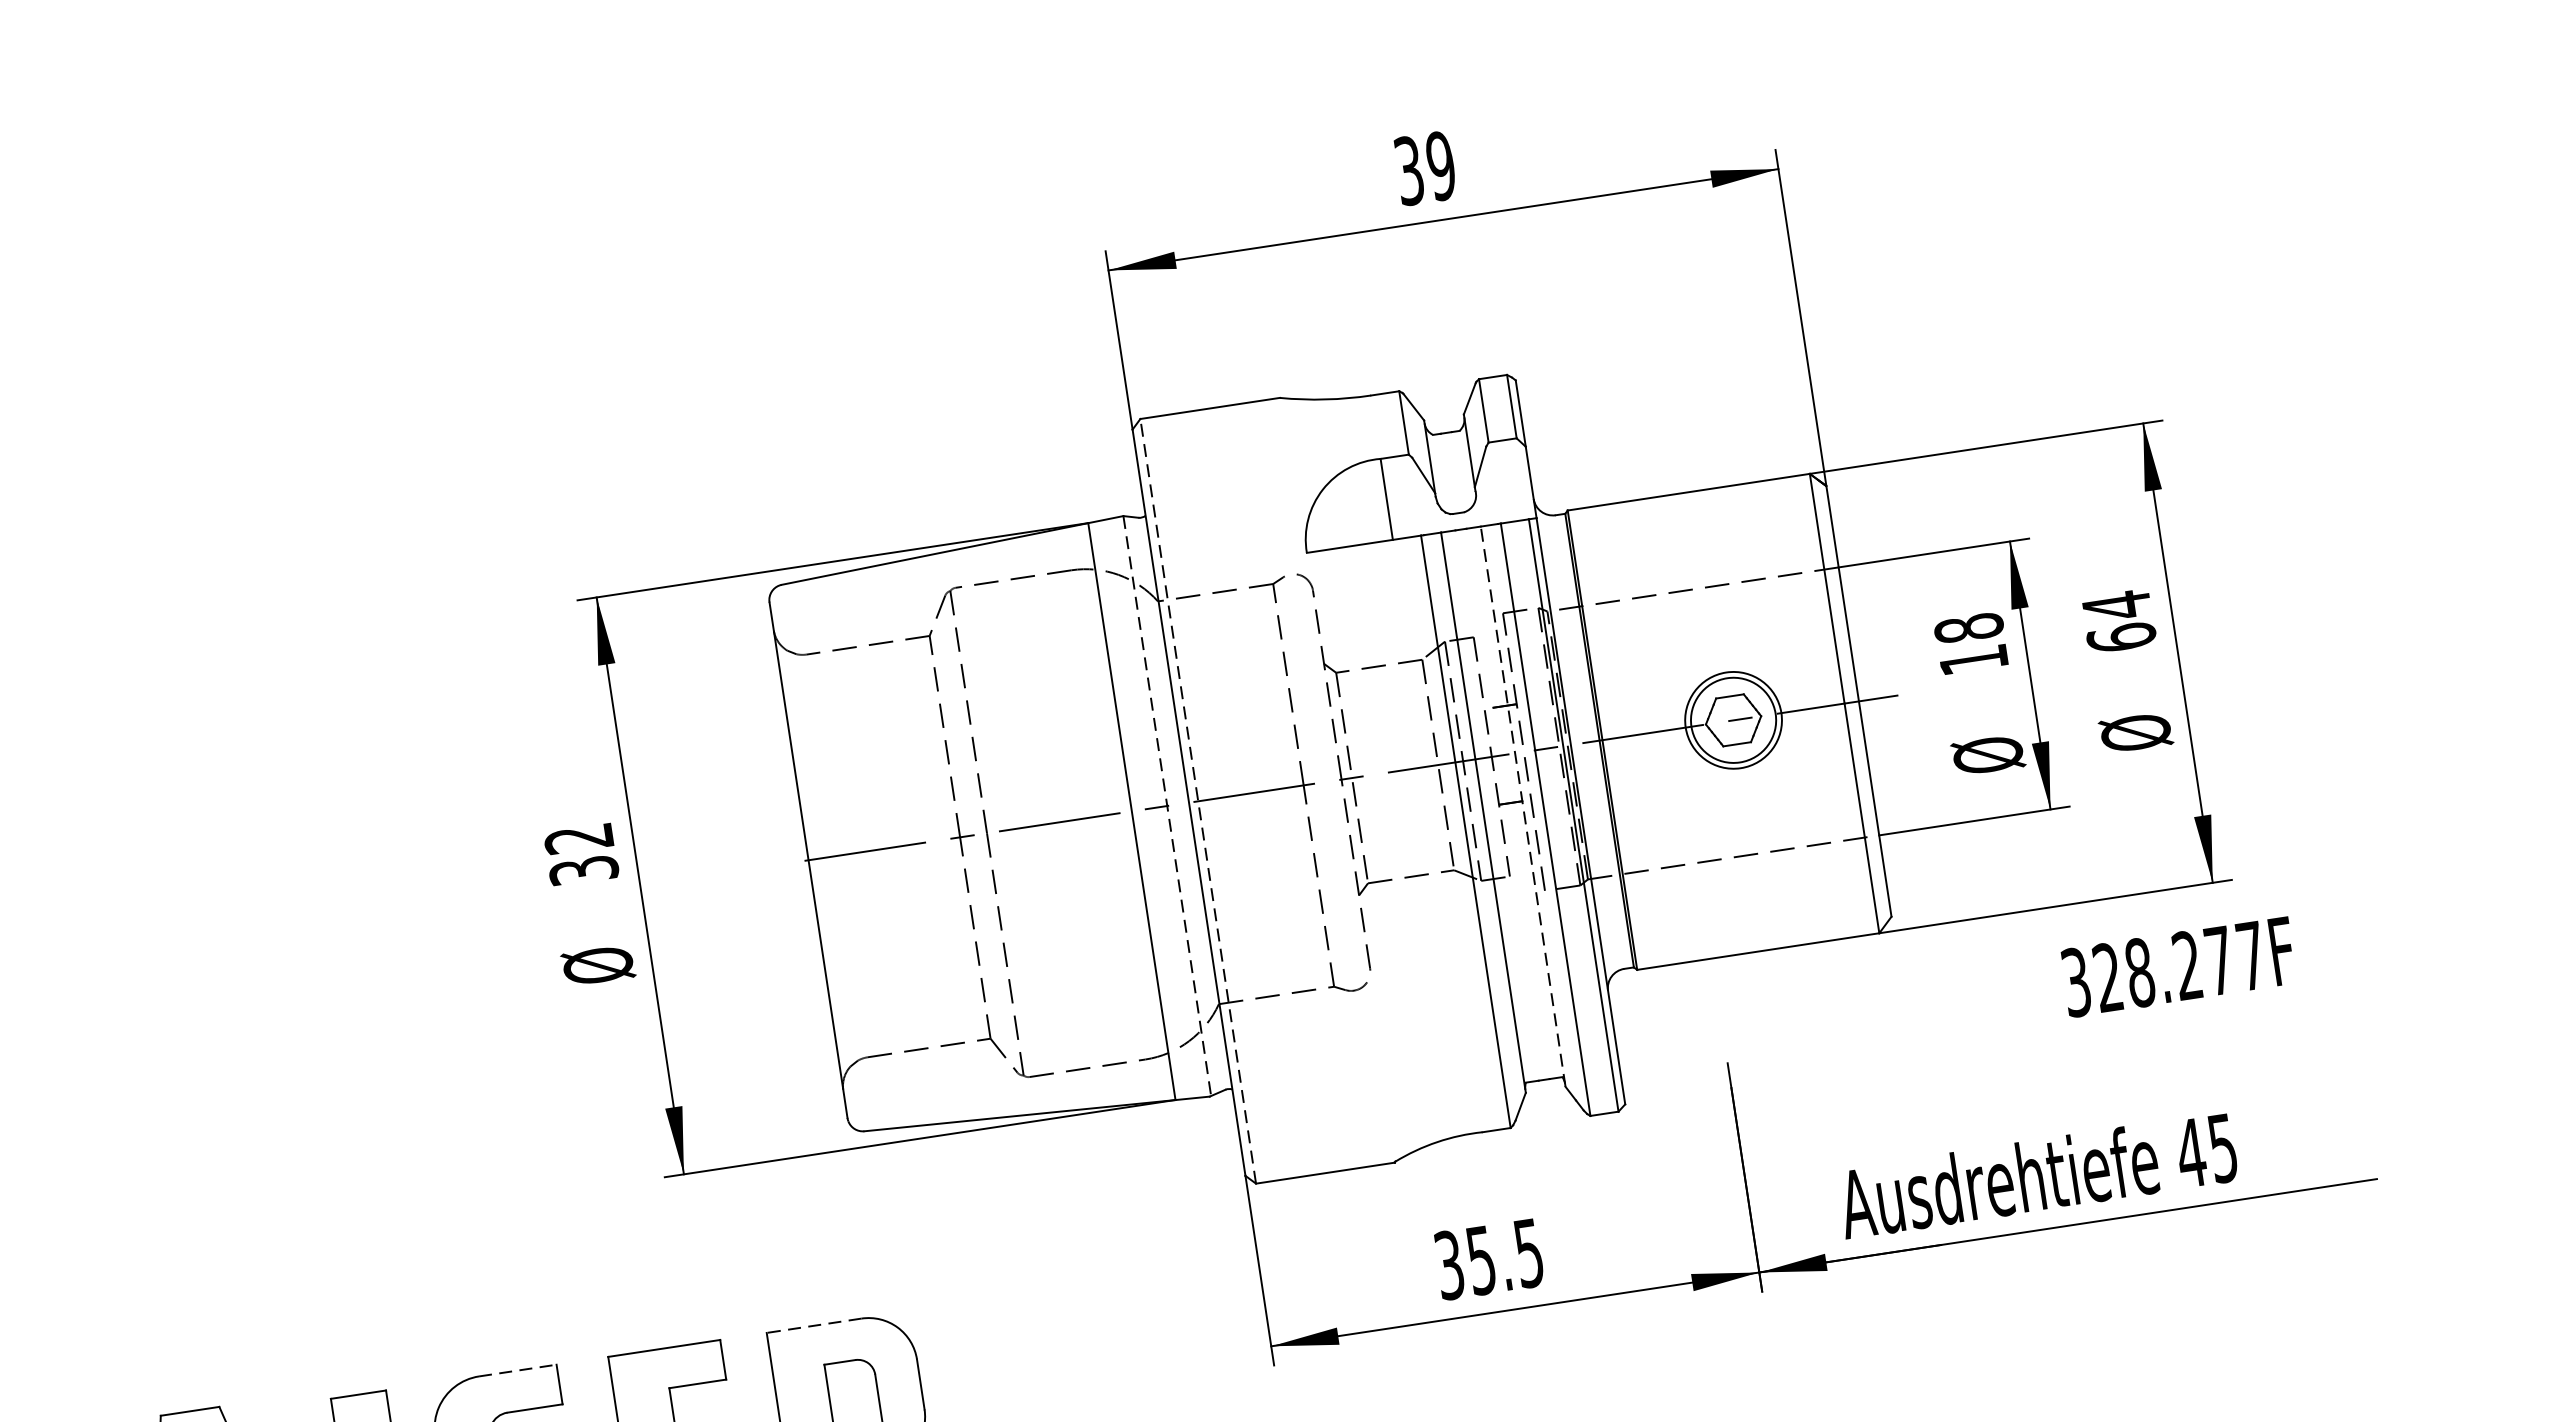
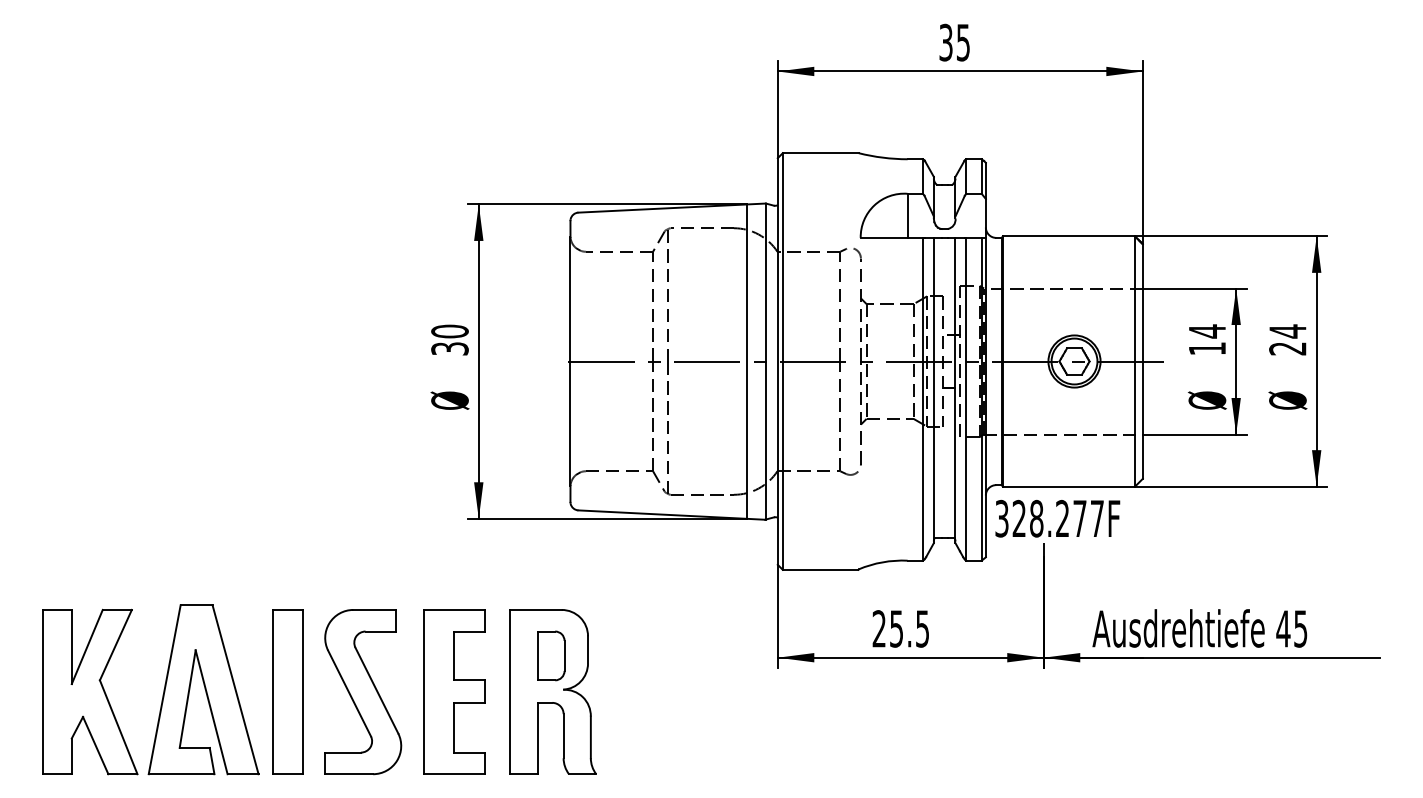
text: (1441, 165) -> (963, 42), 39 -> 35
text: (1969, 628) -> (1207, 331), 18 -> 14
text: (2120, 637) -> (1287, 348), 64 -> 24
line: (1197, 801) -> (782, 361), dashed -> solid
line: (1166, 806) -> (765, 361), dashed -> solid
line: (1523, 806) -> (955, 390), dashed -> solid
text: (578, 838) -> (449, 331), 32 -> 30
text: (2178, 966) -> (1057, 518), moved
text: (1447, 1264) -> (878, 628), 35.5 -> 25.5
line: (813, 1325) -> (535, 609), dashed -> solid
line: (517, 1369) -> (374, 609), dashed -> solid

